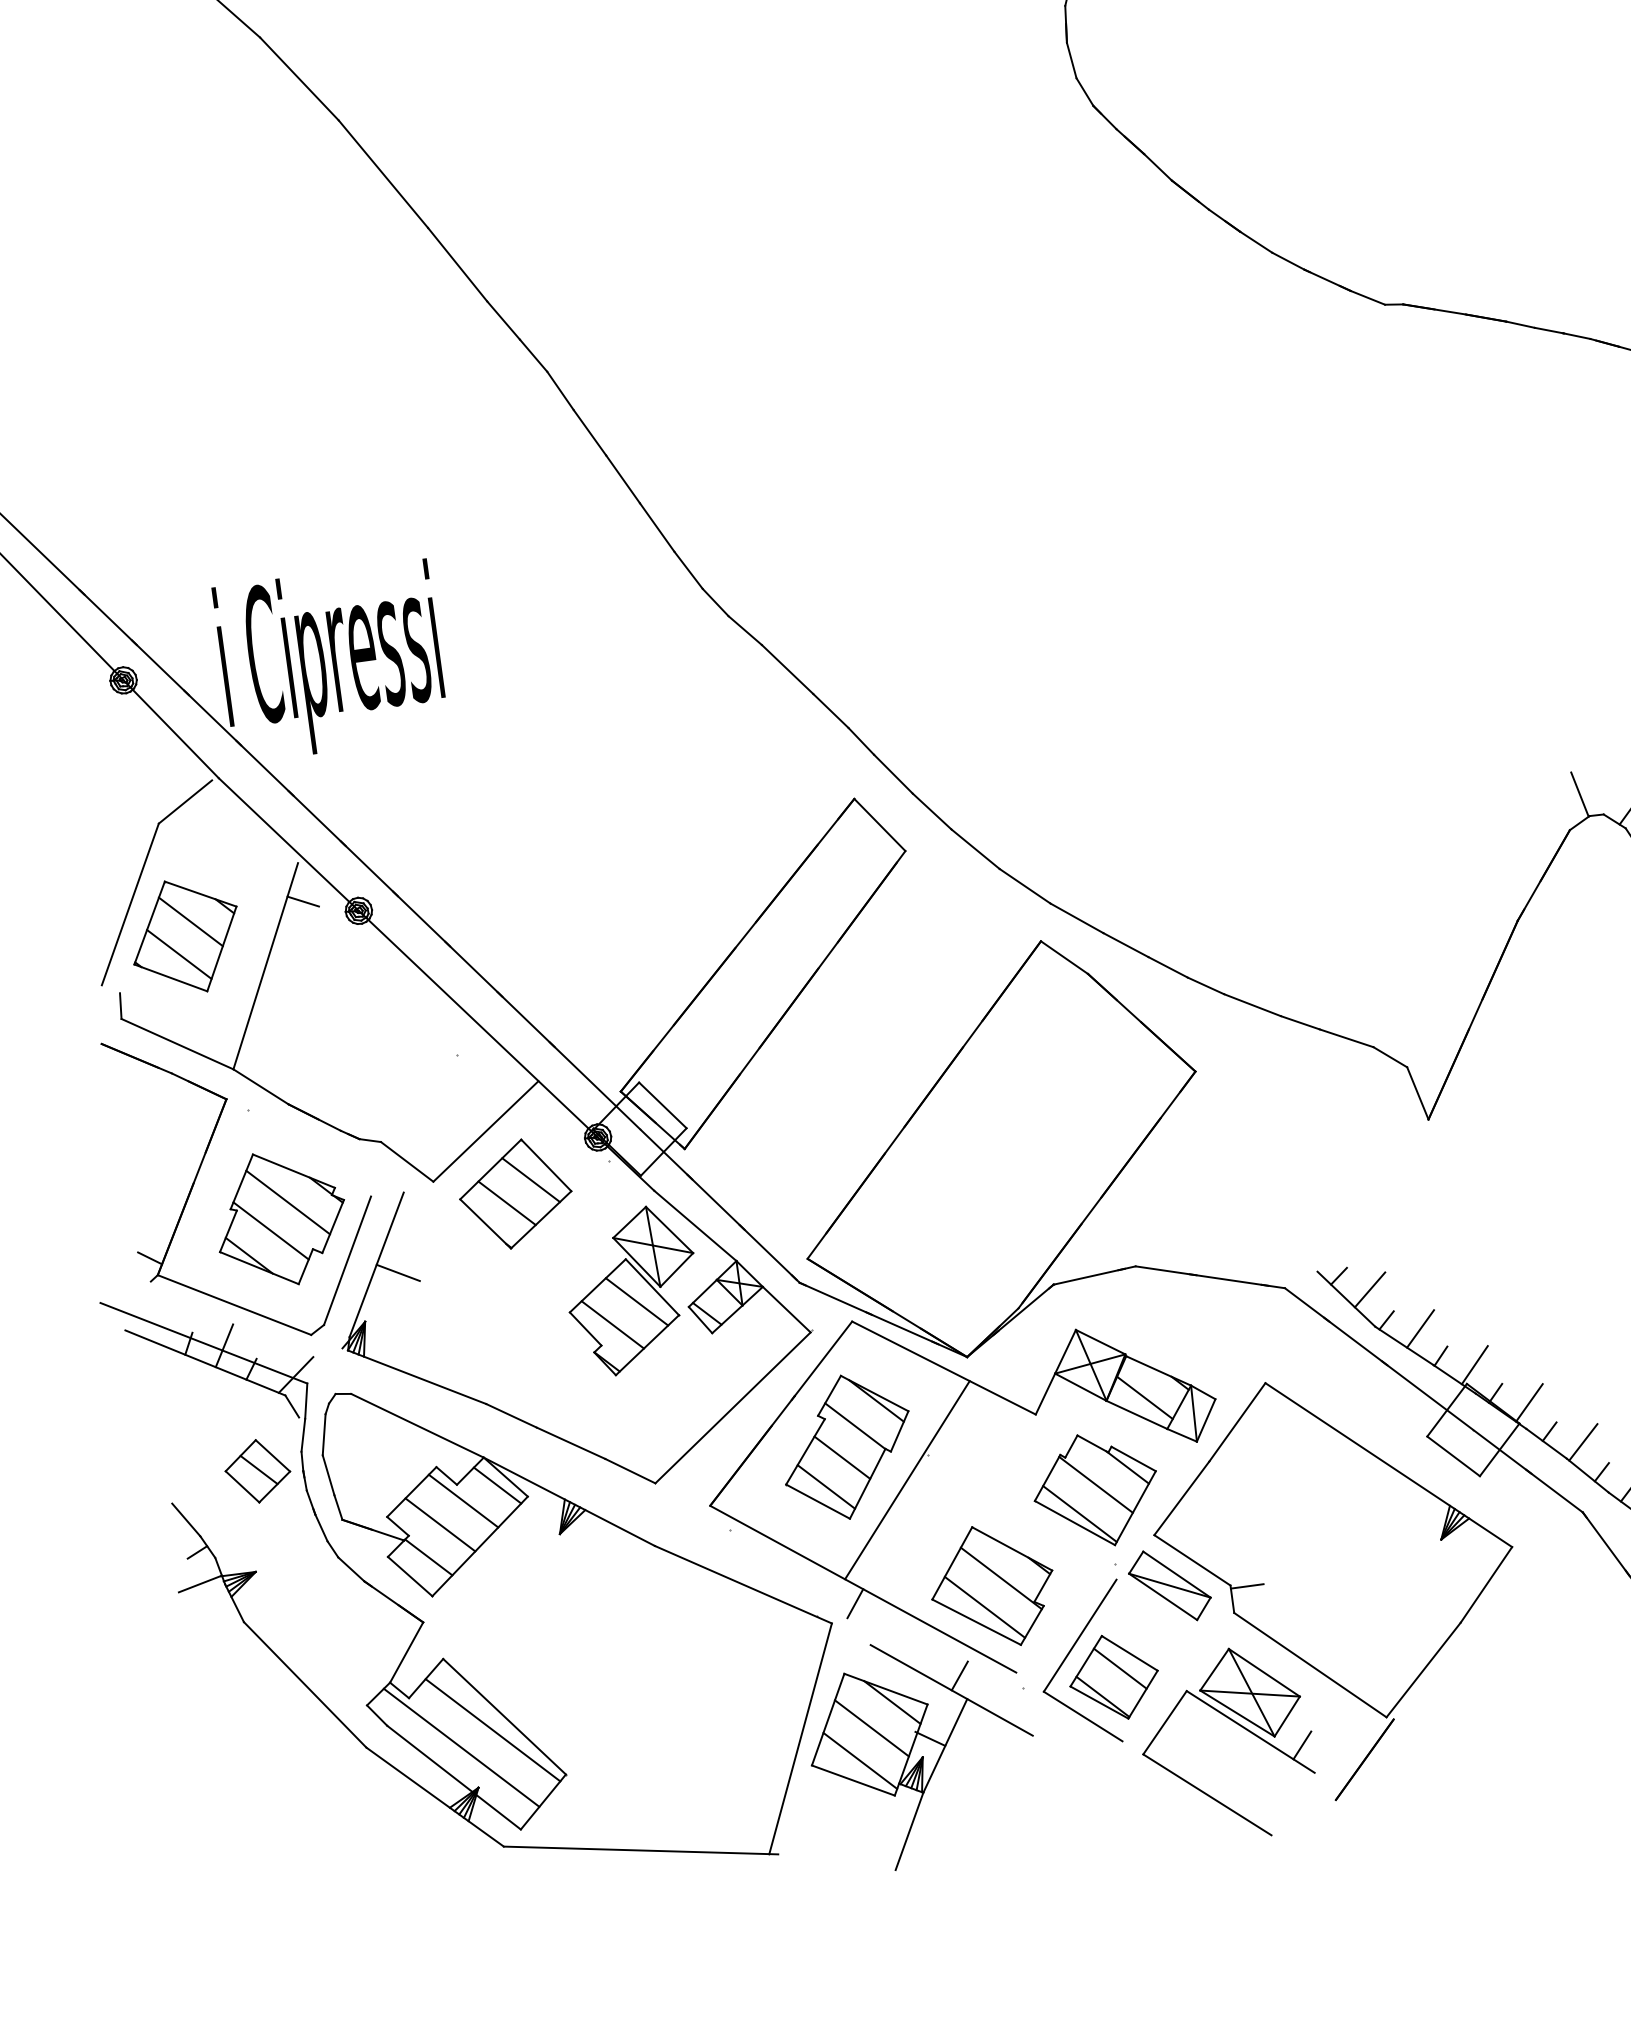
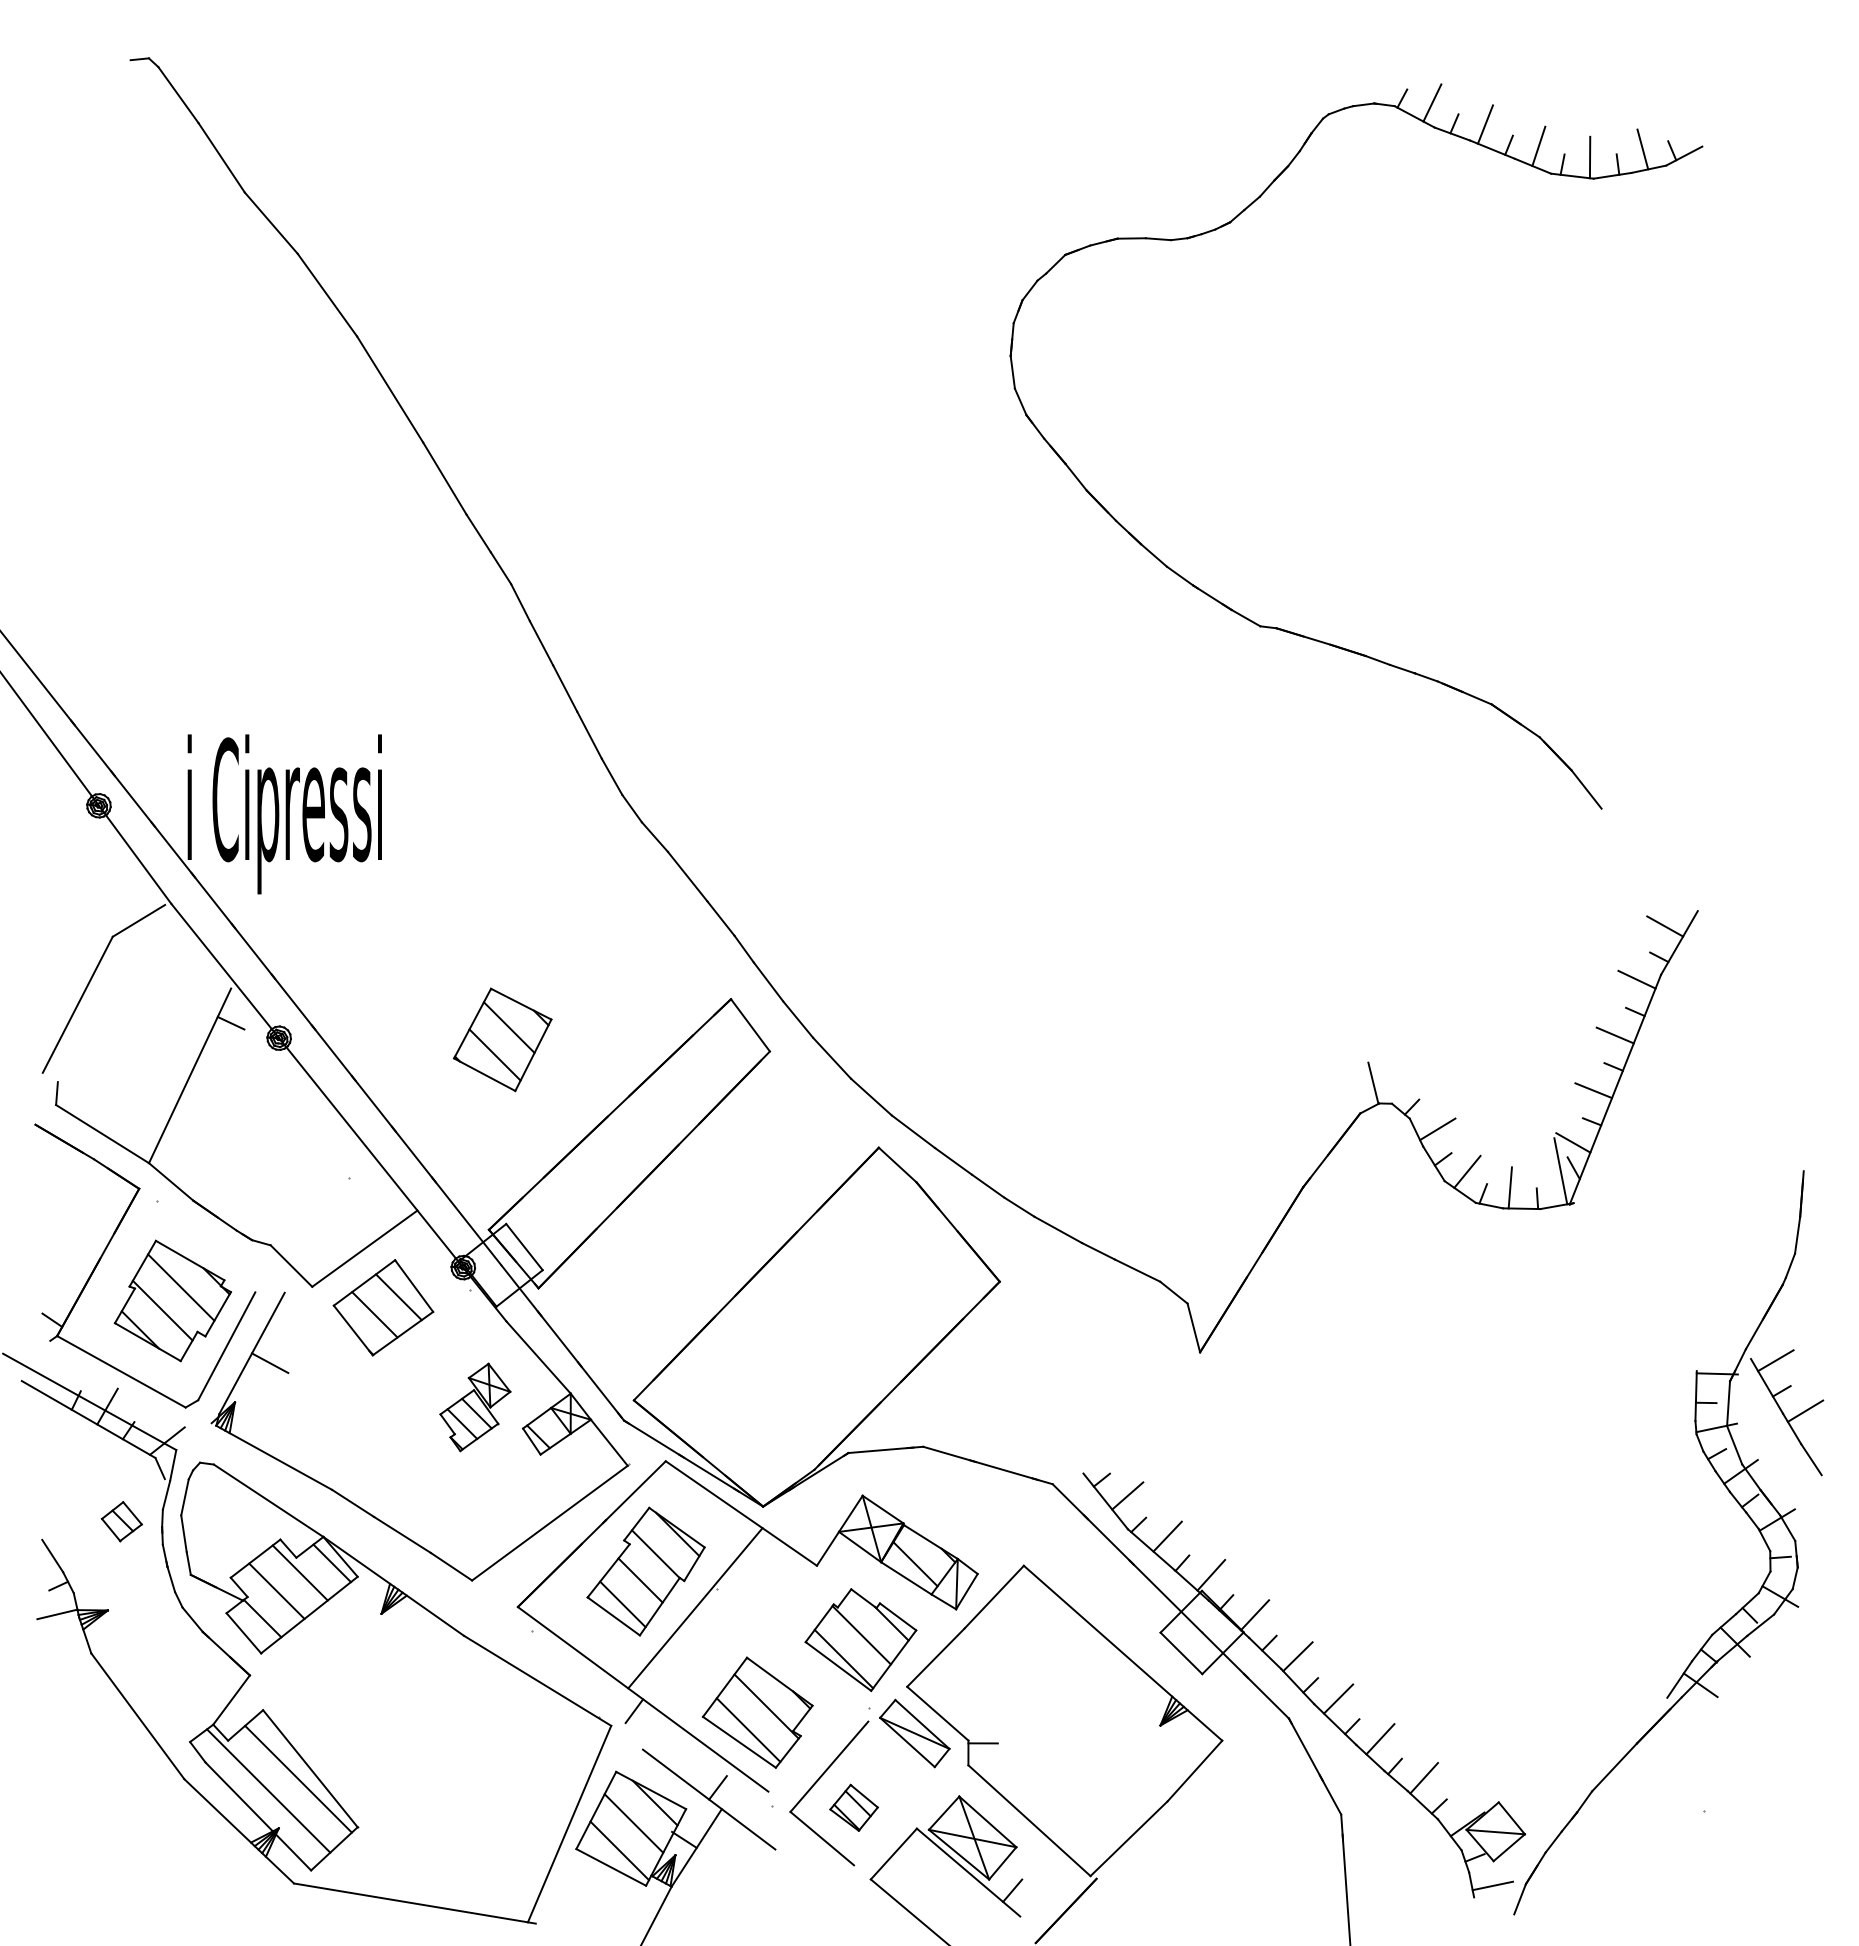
part: (185, 936) -> (502, 1039), moved
part: (632, 1290) -> (475, 1407), size x0.6
part: (257, 1471) -> (121, 1521), size x0.7
part: (1113, 1677) -> (853, 1807), size x0.6

